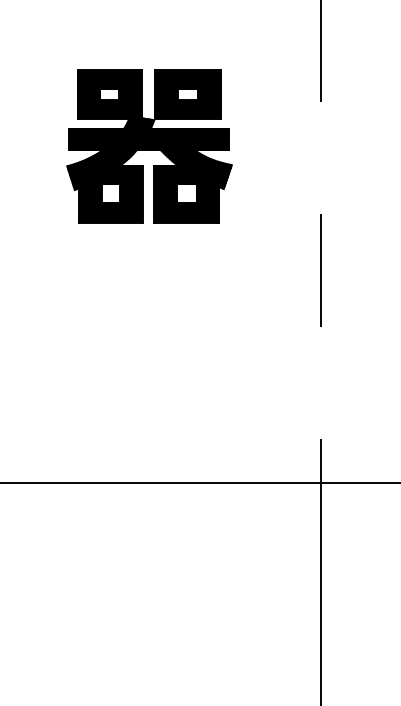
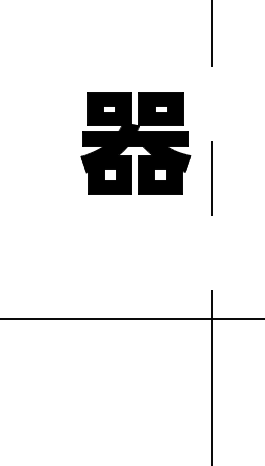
part: (149, 146) -> (135, 143), moved

